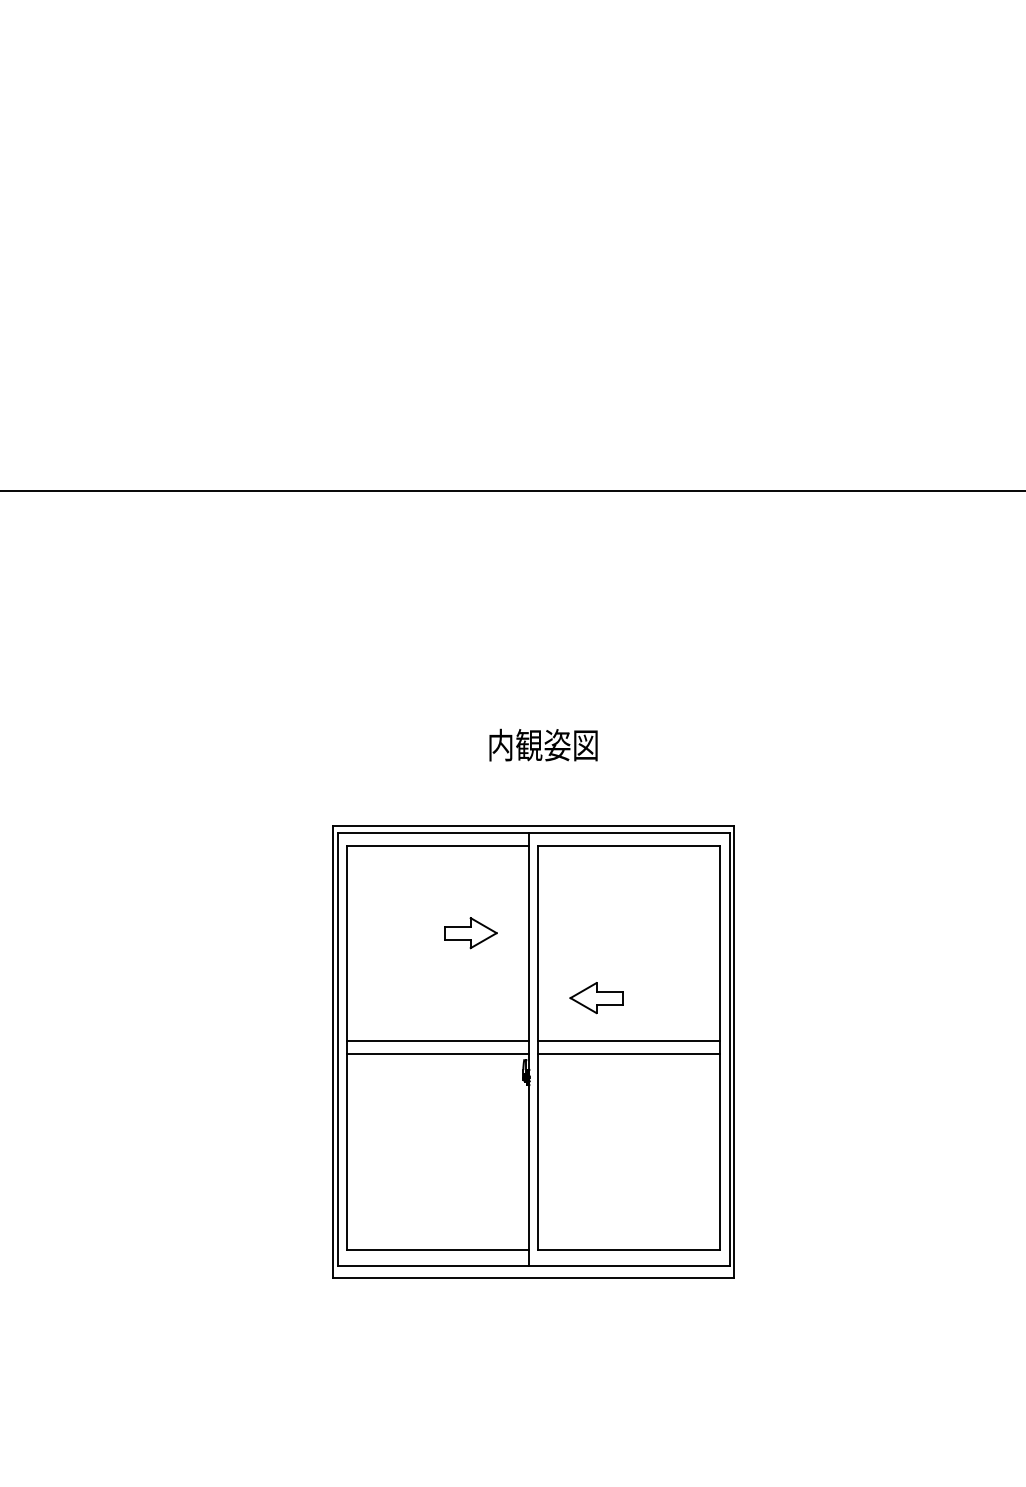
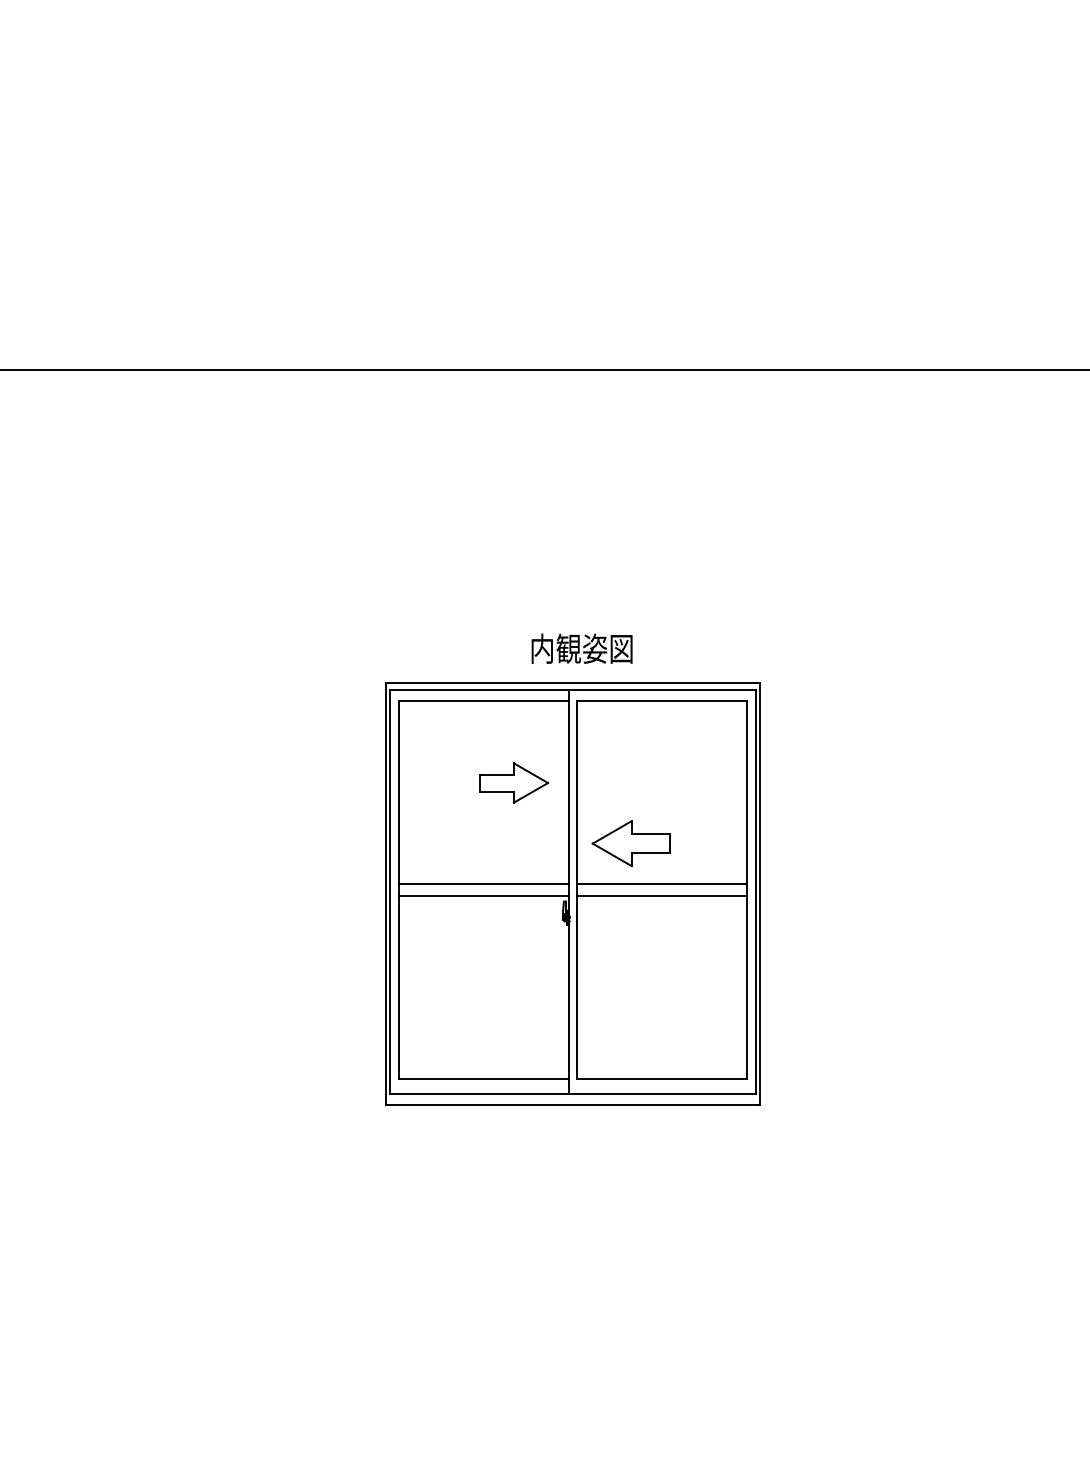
text: (542, 744) -> (581, 648), moved
part: (471, 932) -> (514, 782), size x1.4
part: (596, 997) -> (631, 843), size x1.6

